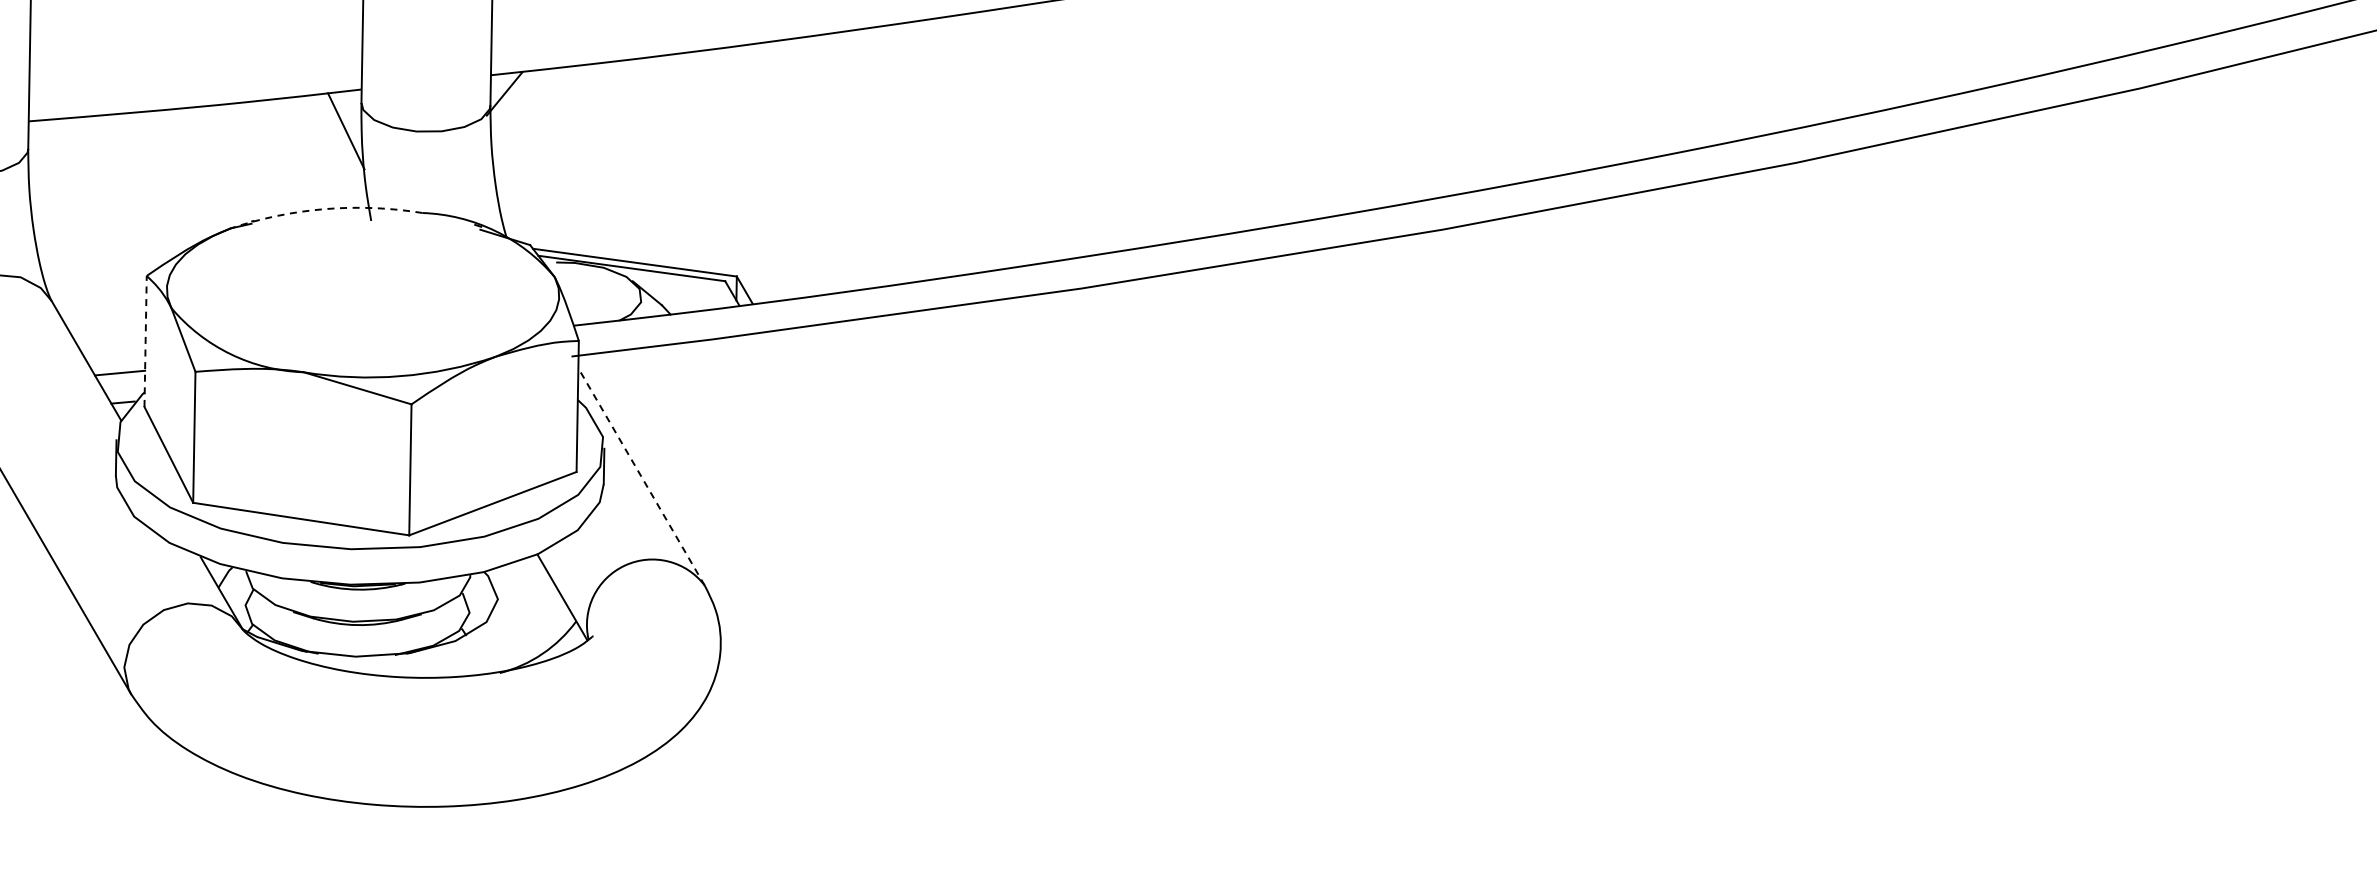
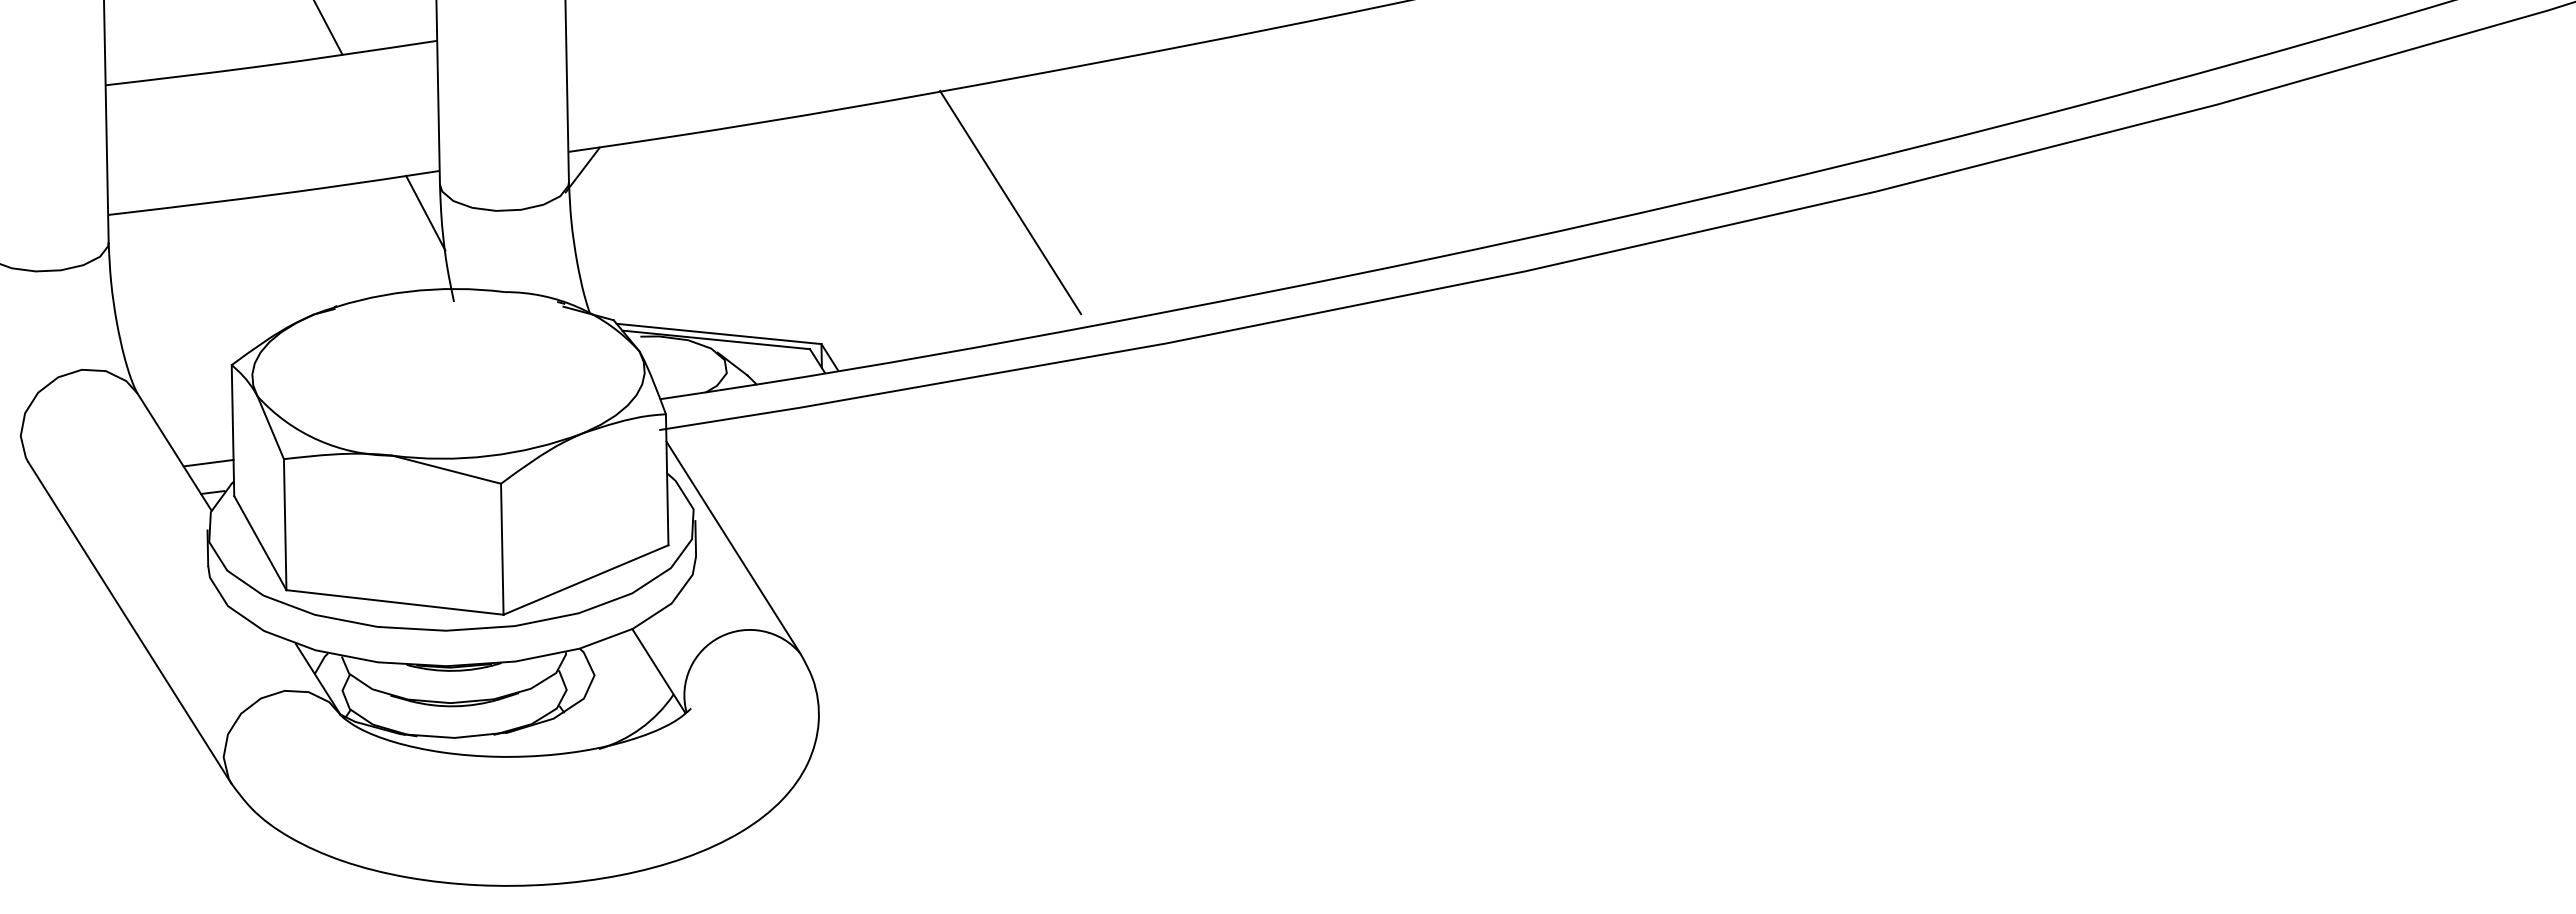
line: (930, 141) -> (1010, 202), added
arc: (326, 208) -> (408, 291), dashed -> solid
line: (146, 341) -> (233, 430), dashed -> solid
line: (641, 476) -> (733, 547), dashed -> solid

